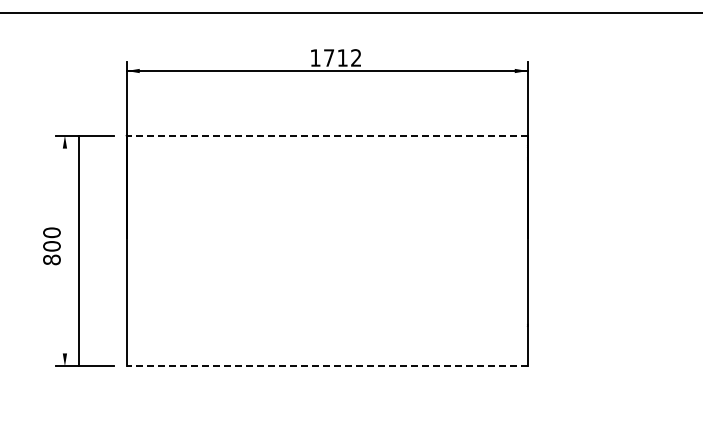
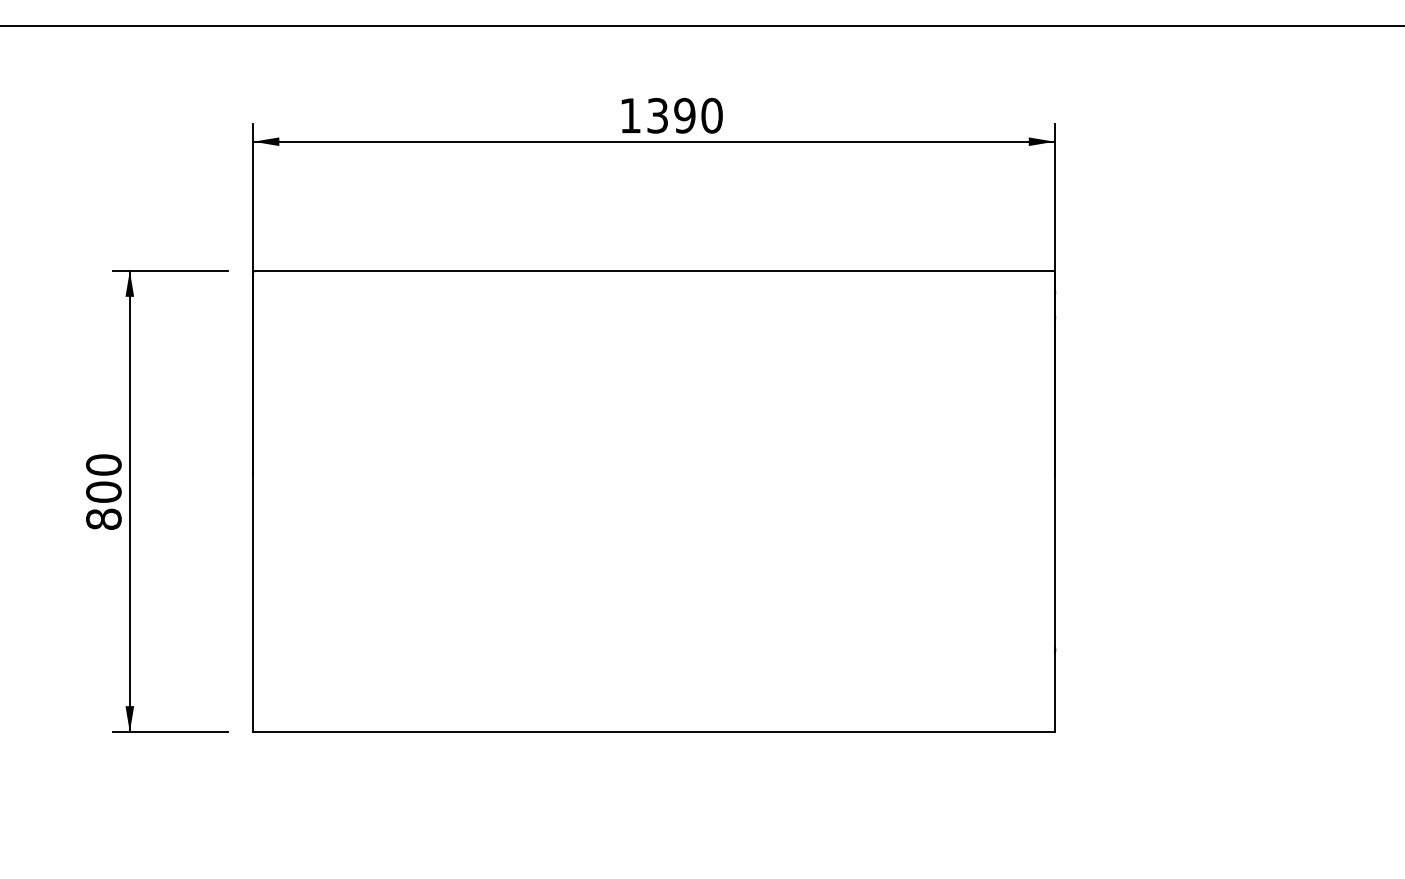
text: (342, 57) -> (684, 114), 1712 -> 1390
line: (326, 135) -> (652, 270), dashed -> solid
line: (78, 250) -> (128, 500), moved
line: (326, 366) -> (652, 732), dashed -> solid

